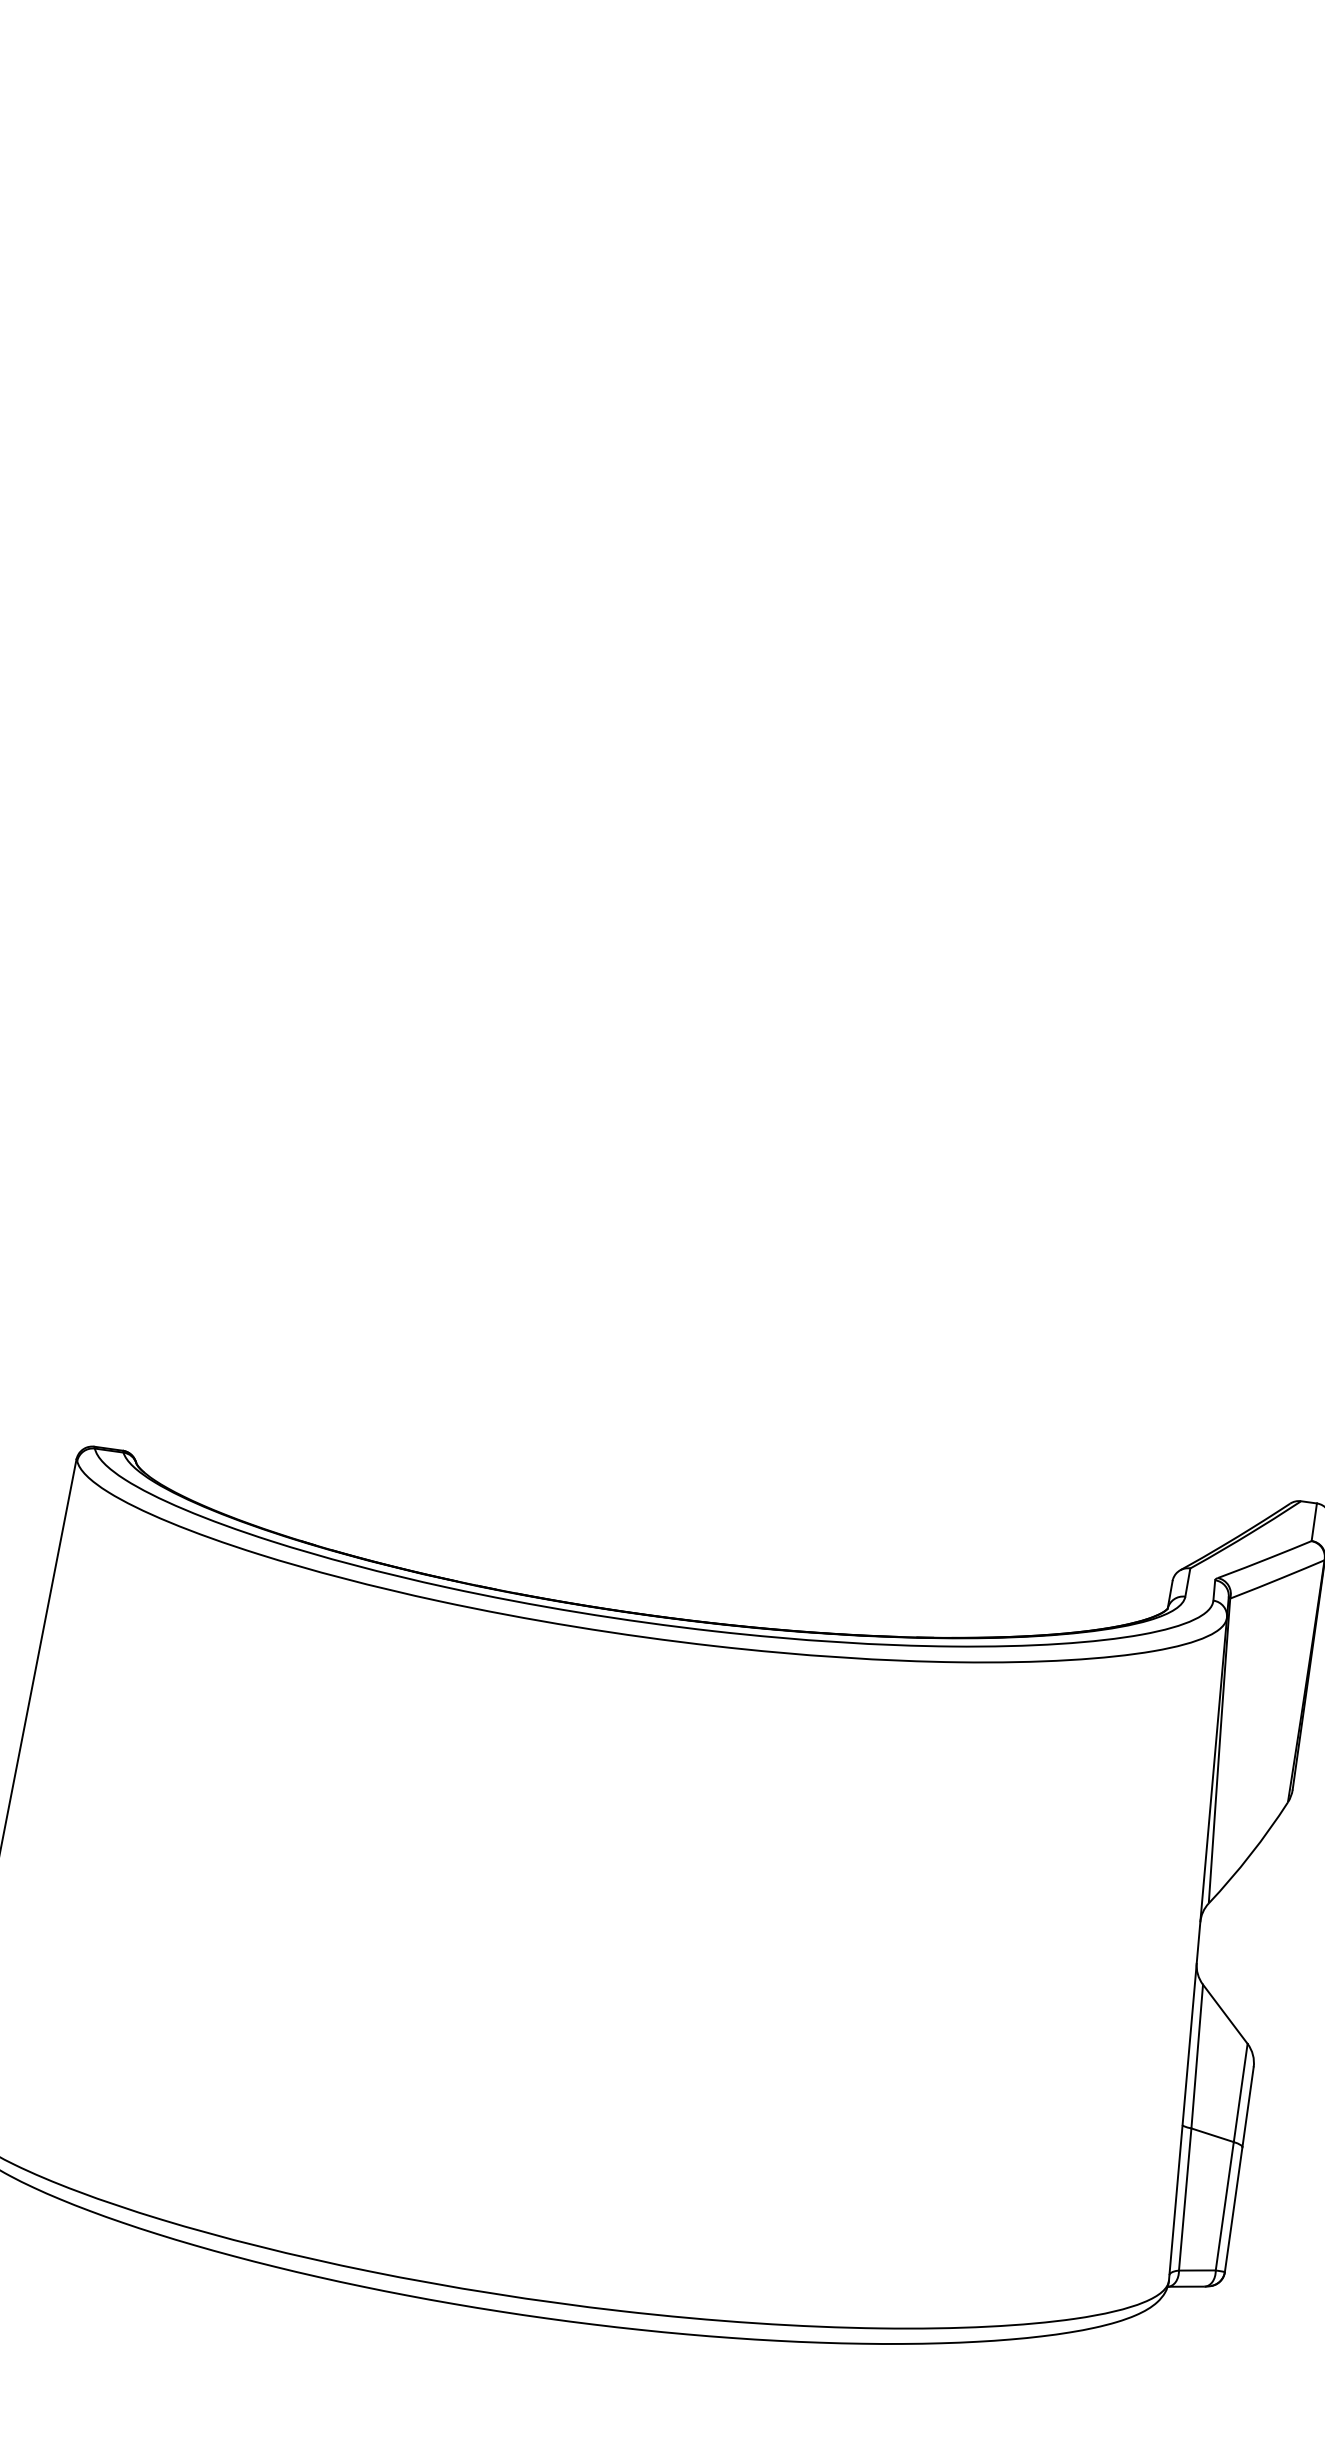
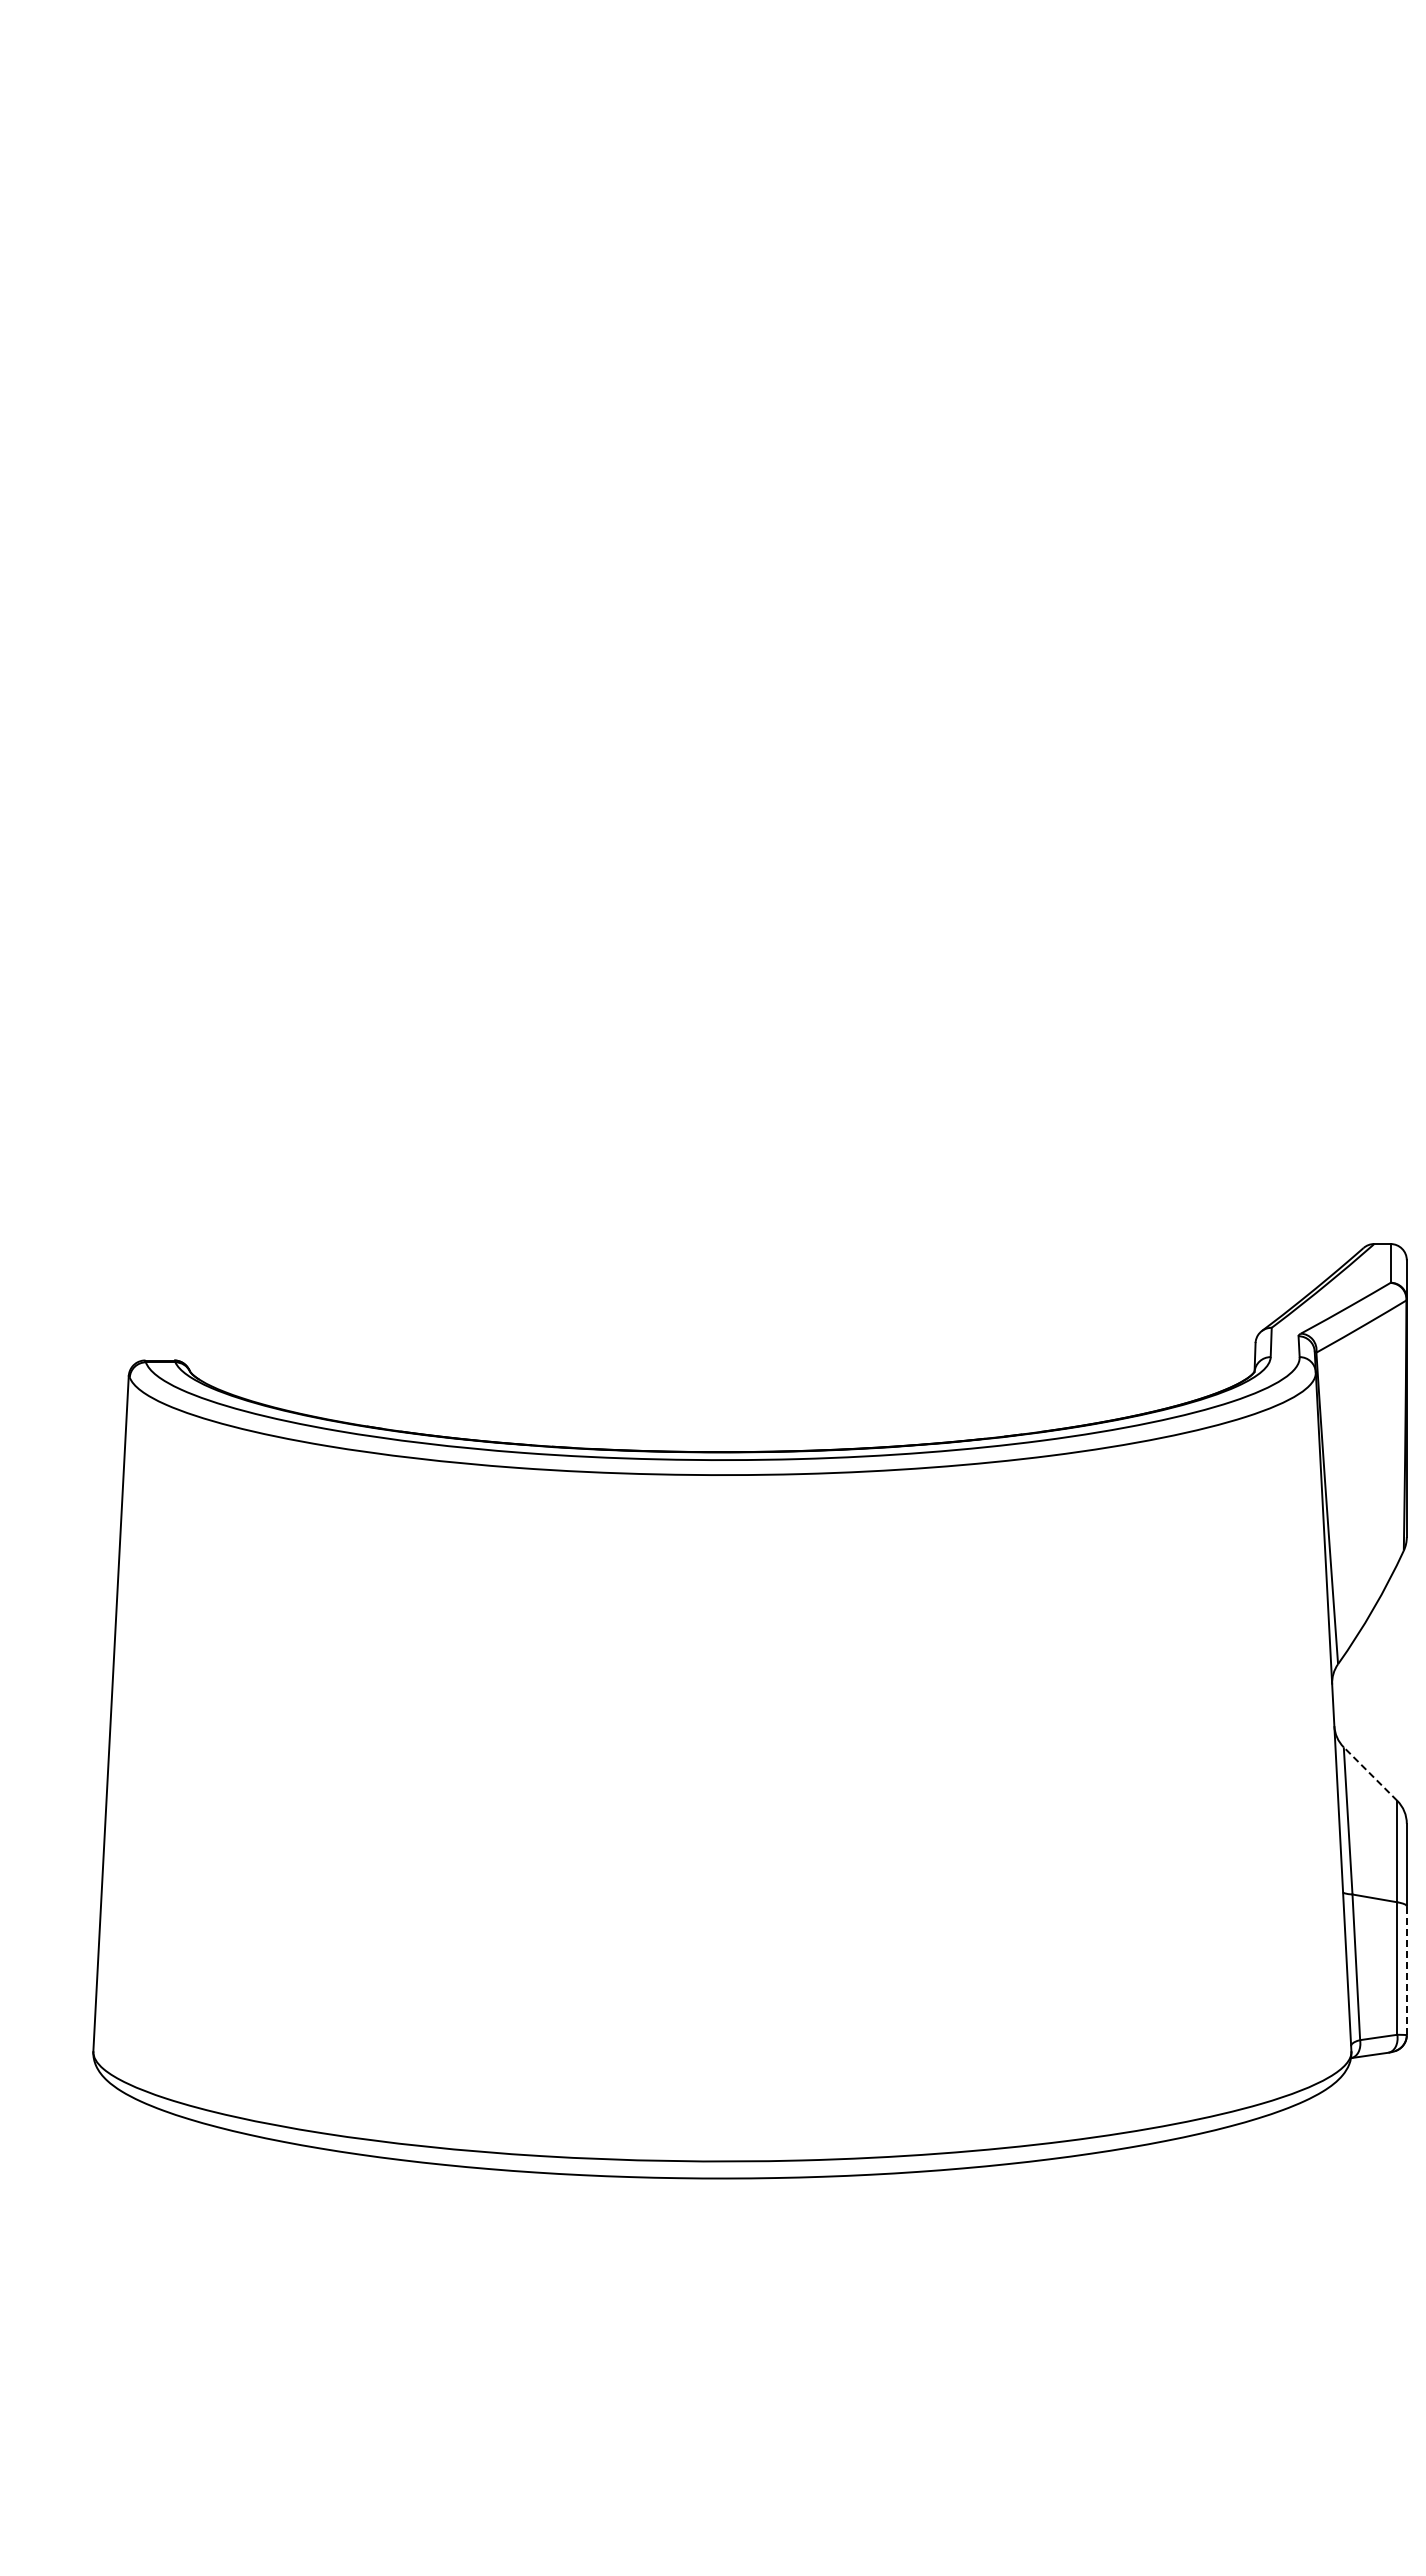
line: (1225, 2014) -> (1370, 1774), solid -> dashed
line: (1233, 2209) -> (1406, 1970), solid -> dashed

